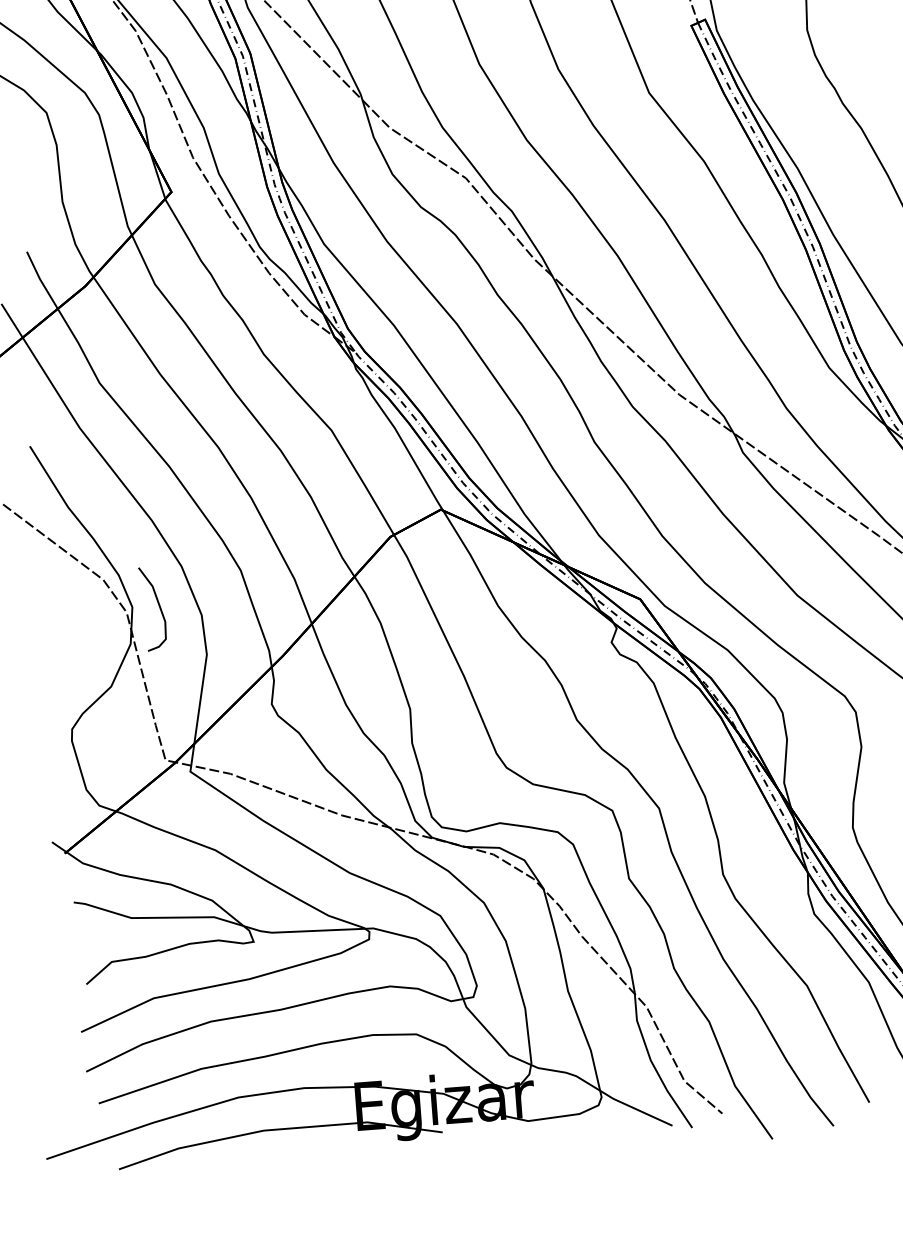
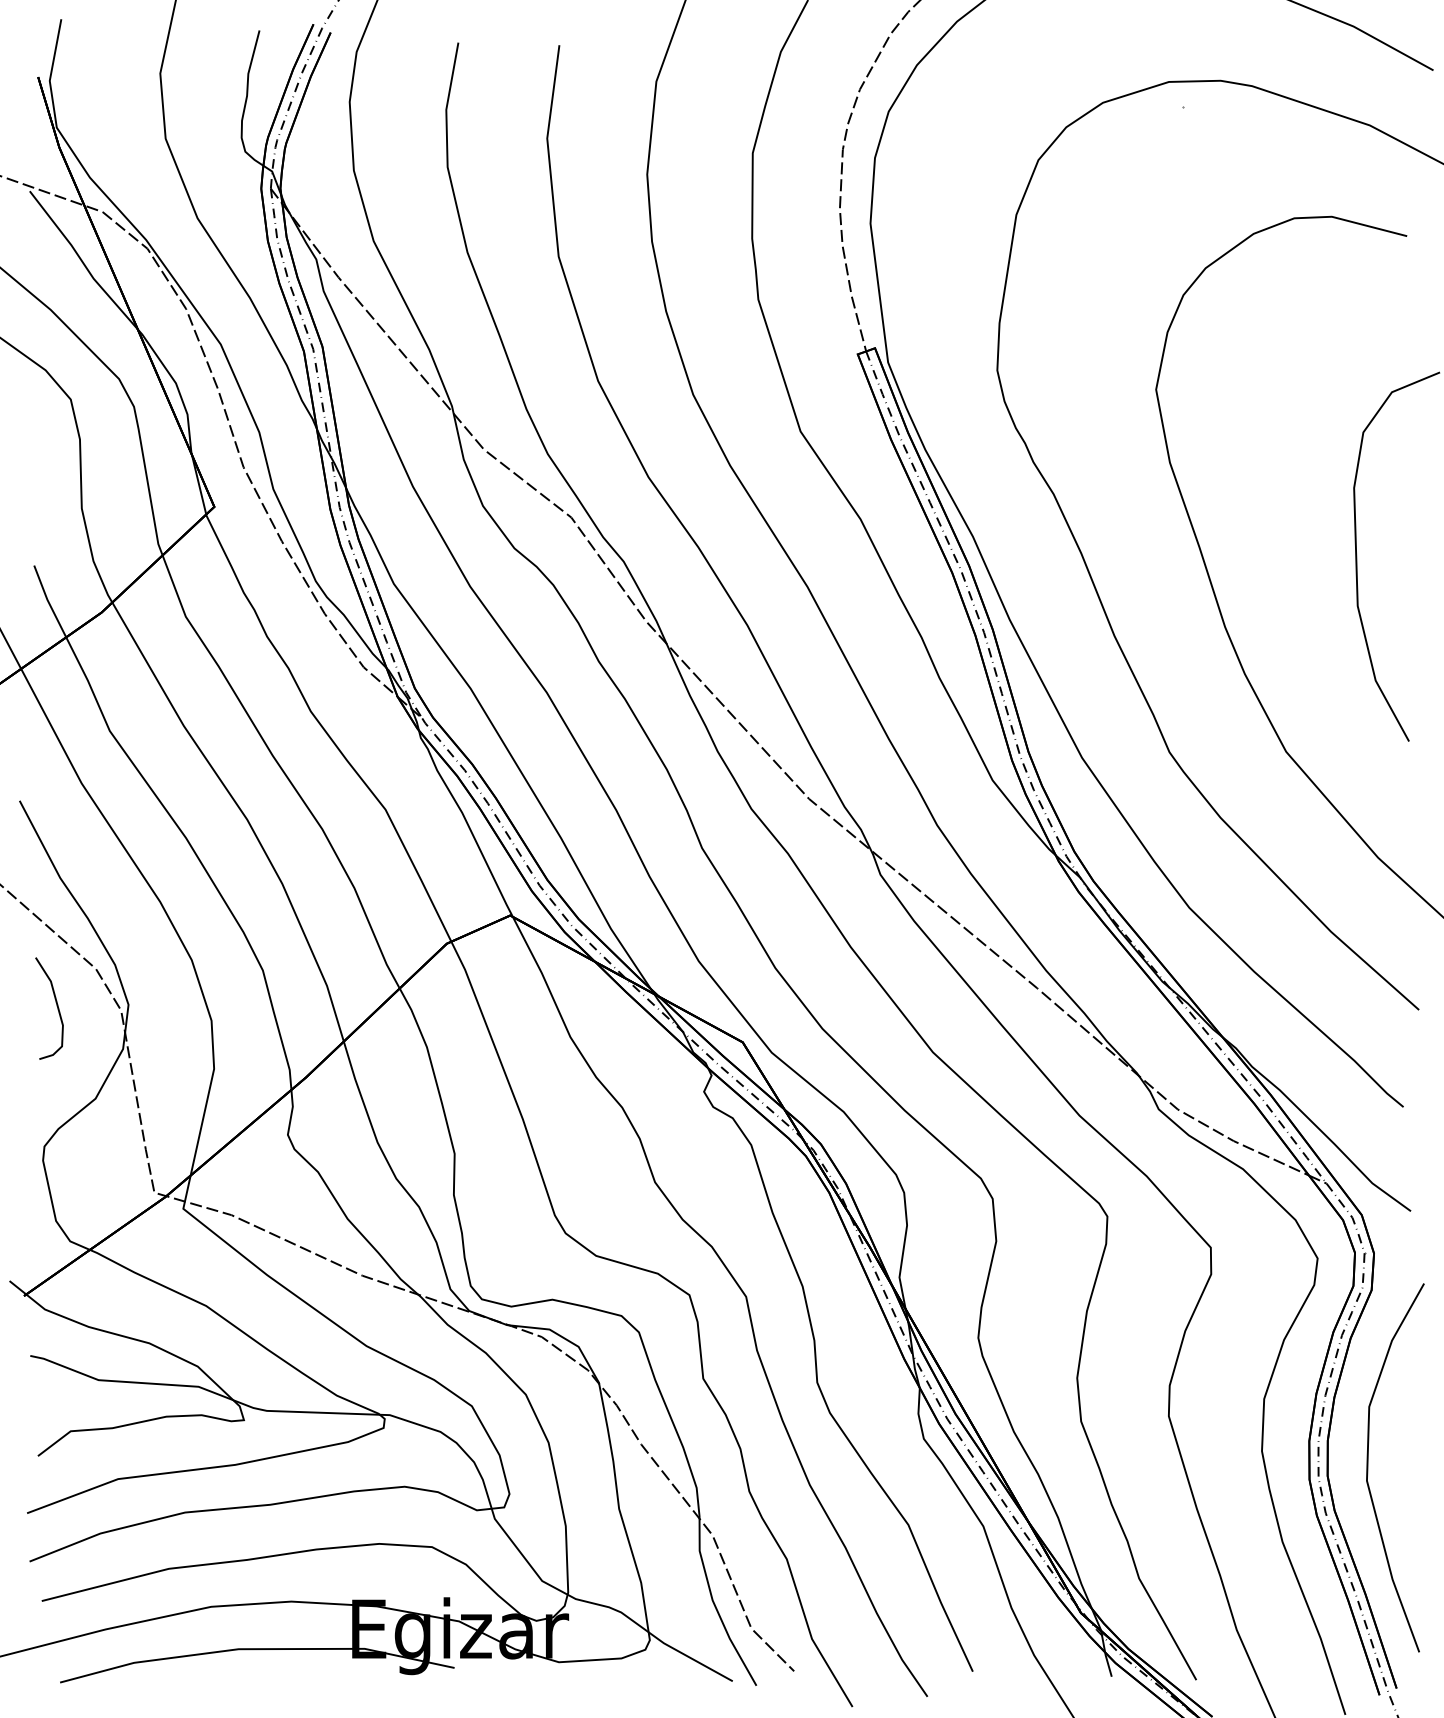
curve: (158, 606) -> (56, 1006), moved

